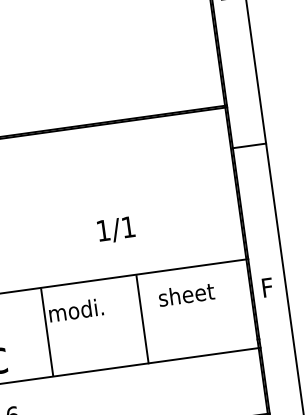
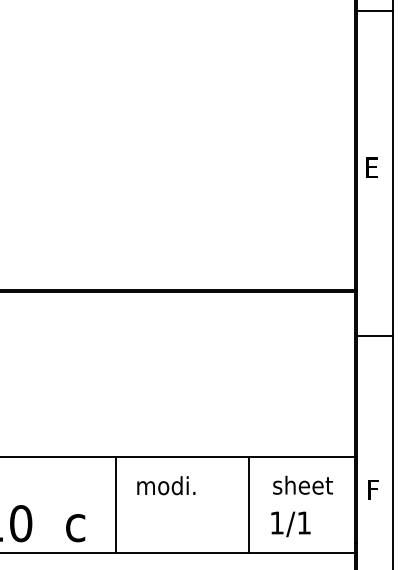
text: (116, 230) -> (290, 524), moved
text: (185, 293) -> (302, 484), moved
line: (142, 319) -> (248, 505), moved
line: (47, 332) -> (116, 504), moved

